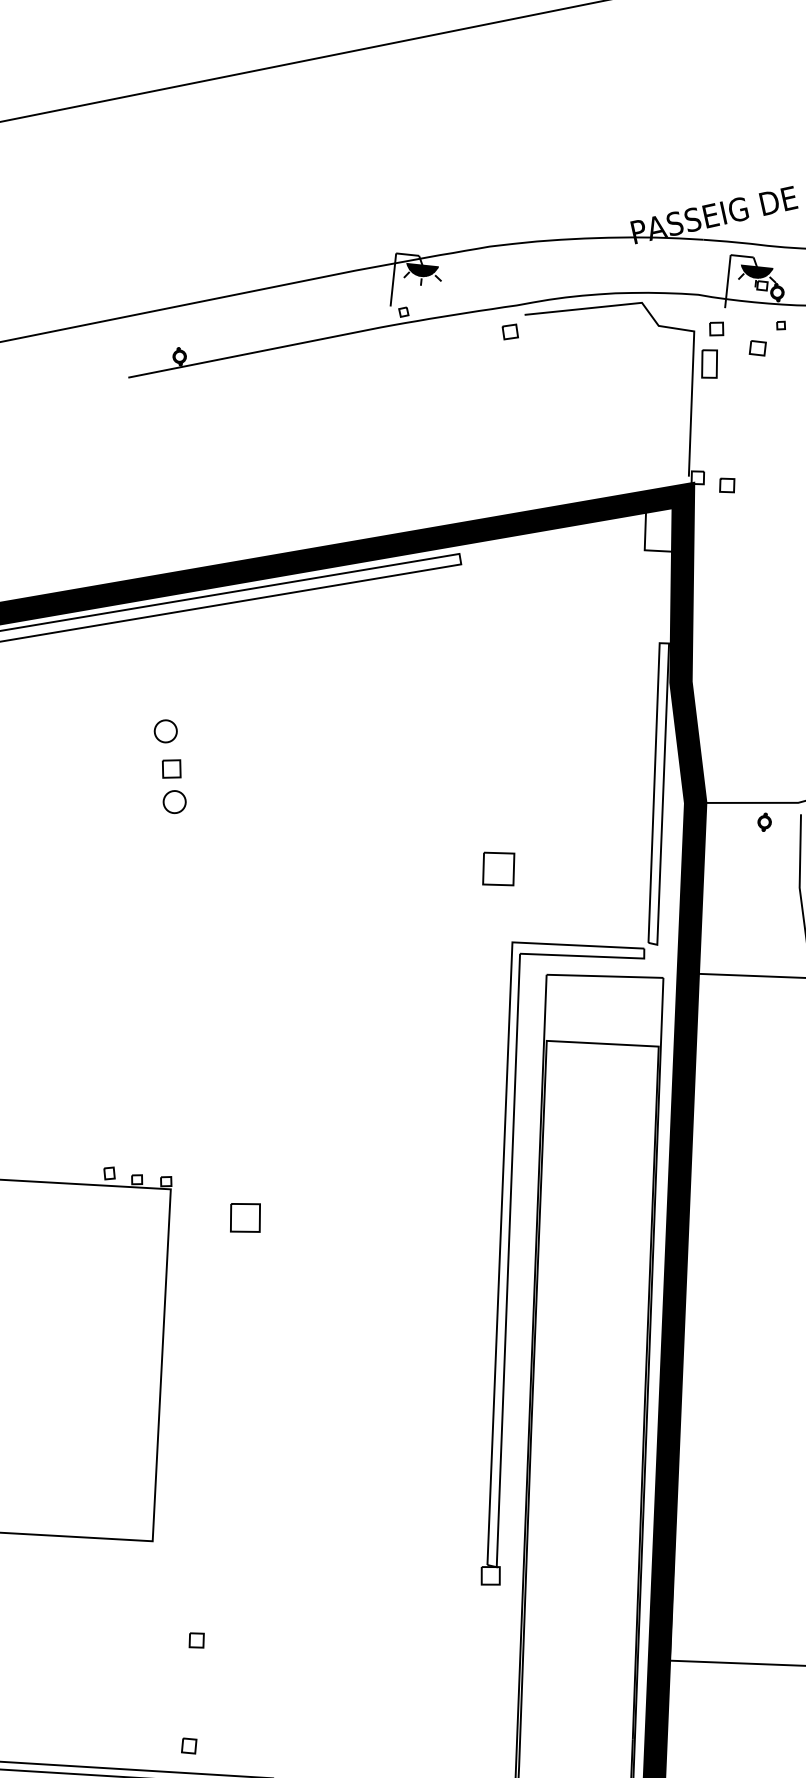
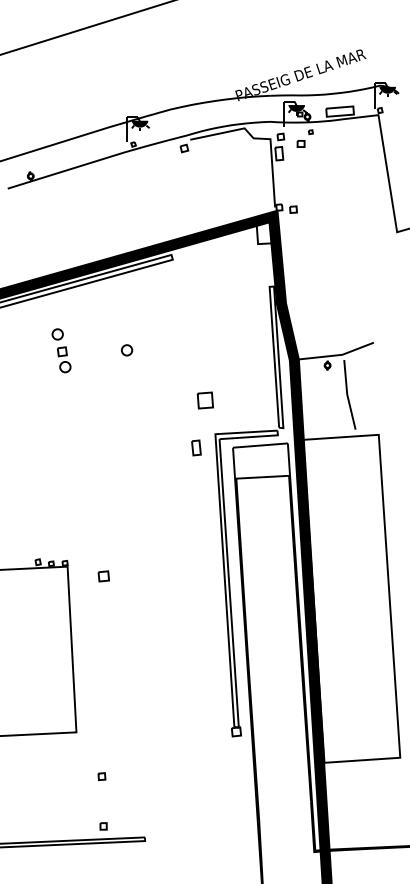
circle: (345, 746) -> (127, 350), added
part: (170, 766) -> (61, 350), moved
part: (469, 966) -> (196, 447), added
part: (244, 1218) -> (103, 576), size x0.71

